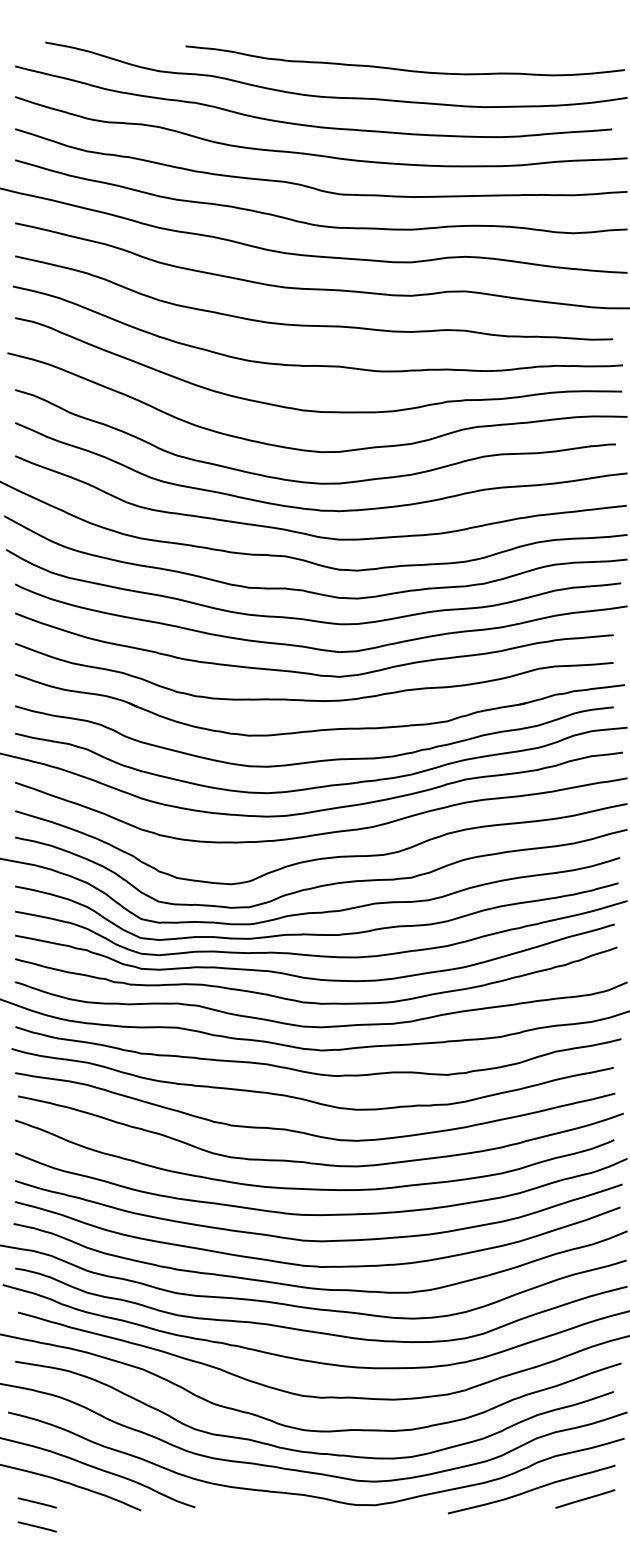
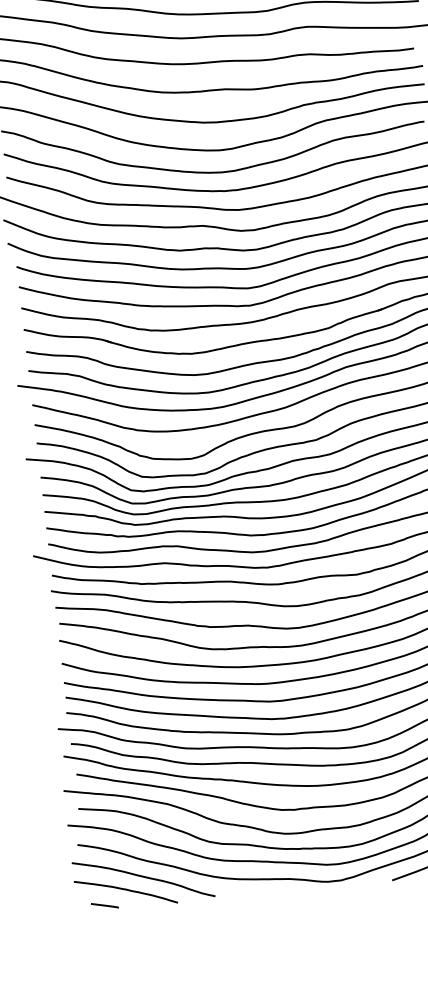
line: (36, 1526) -> (106, 922), removed

